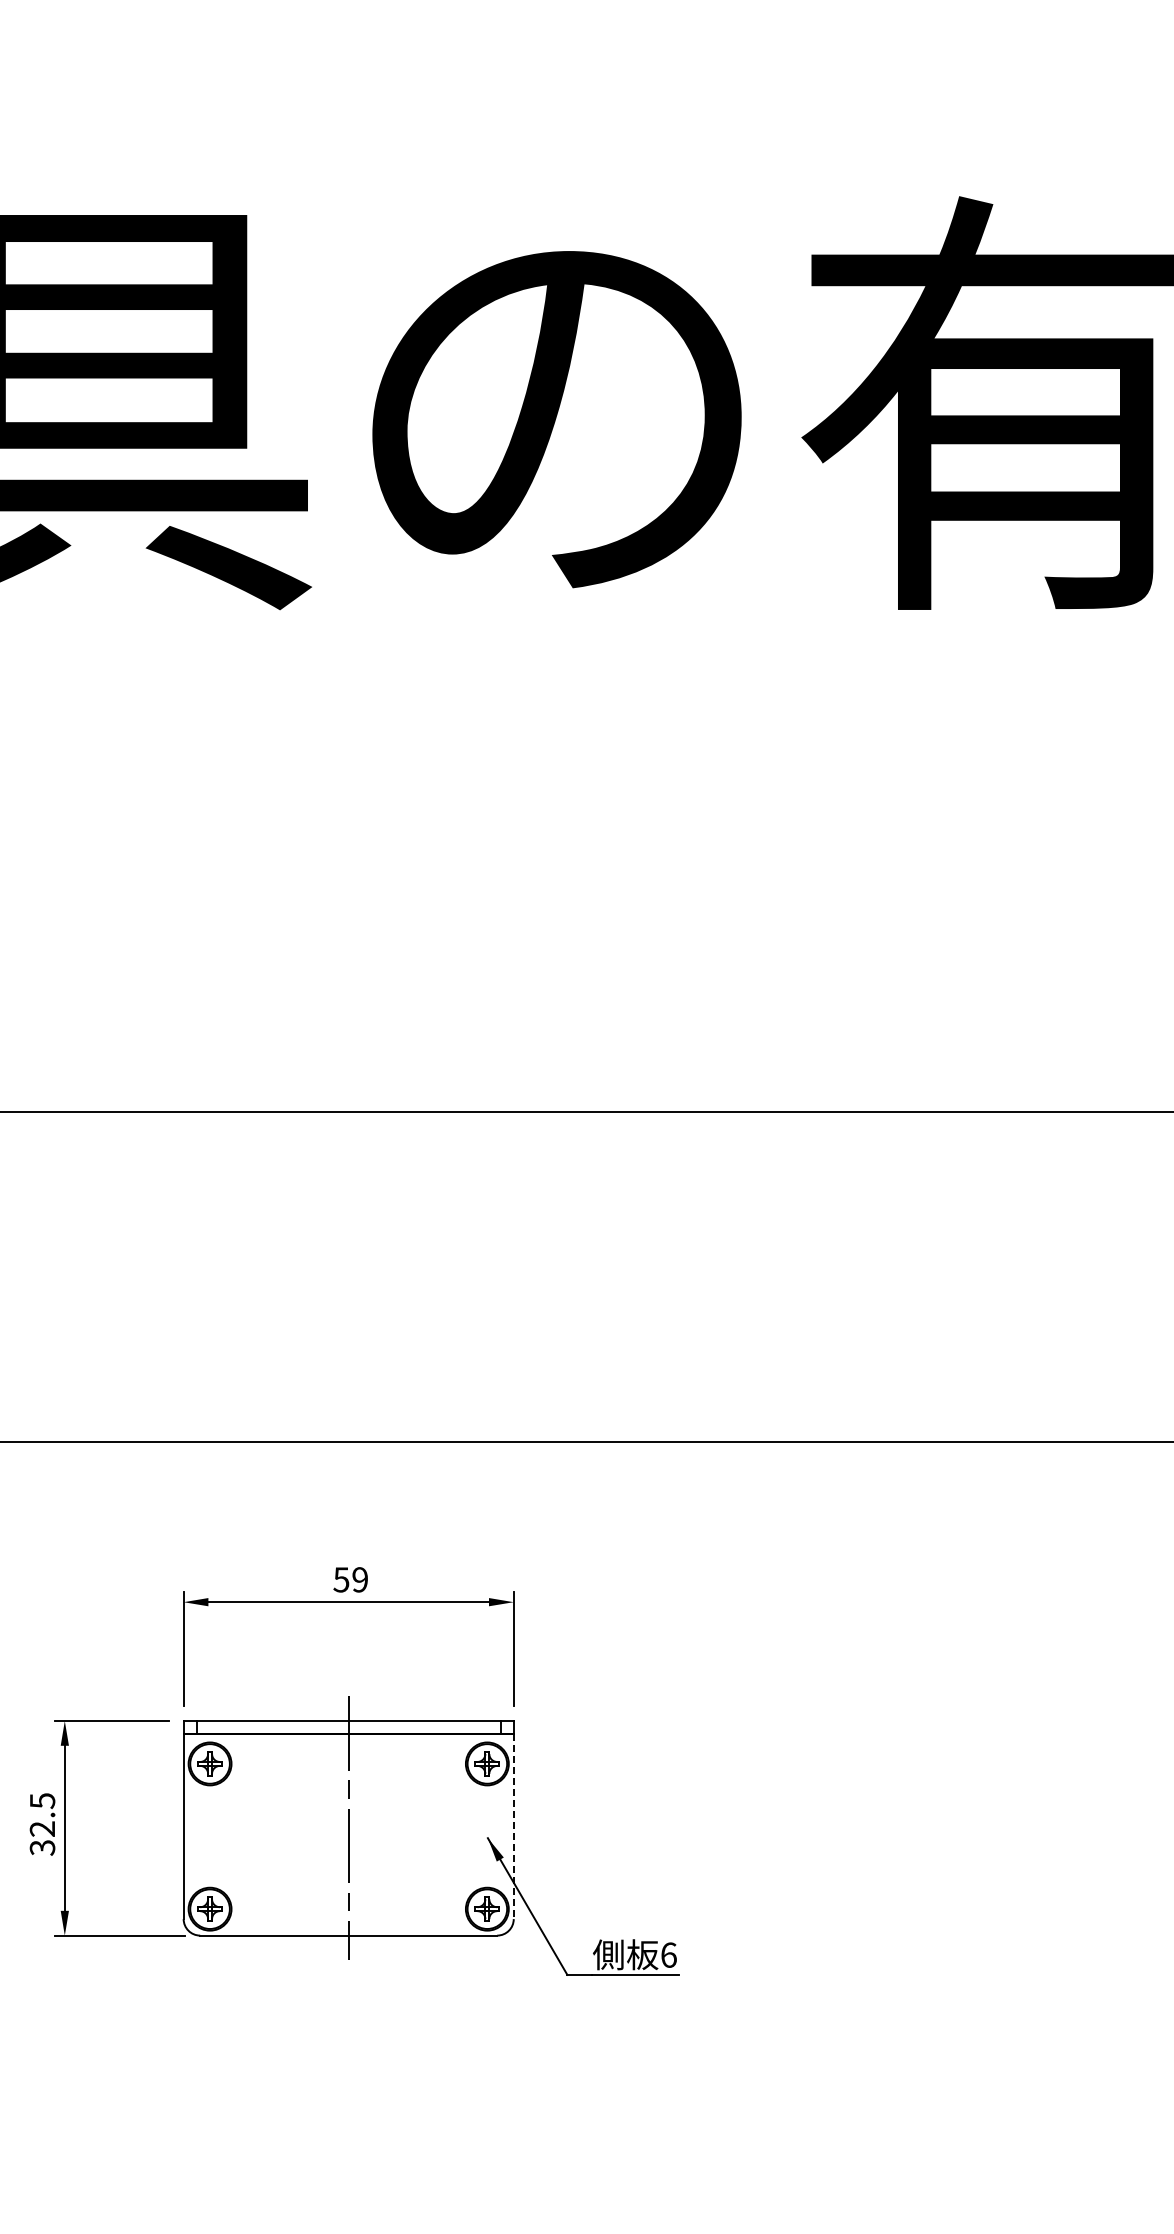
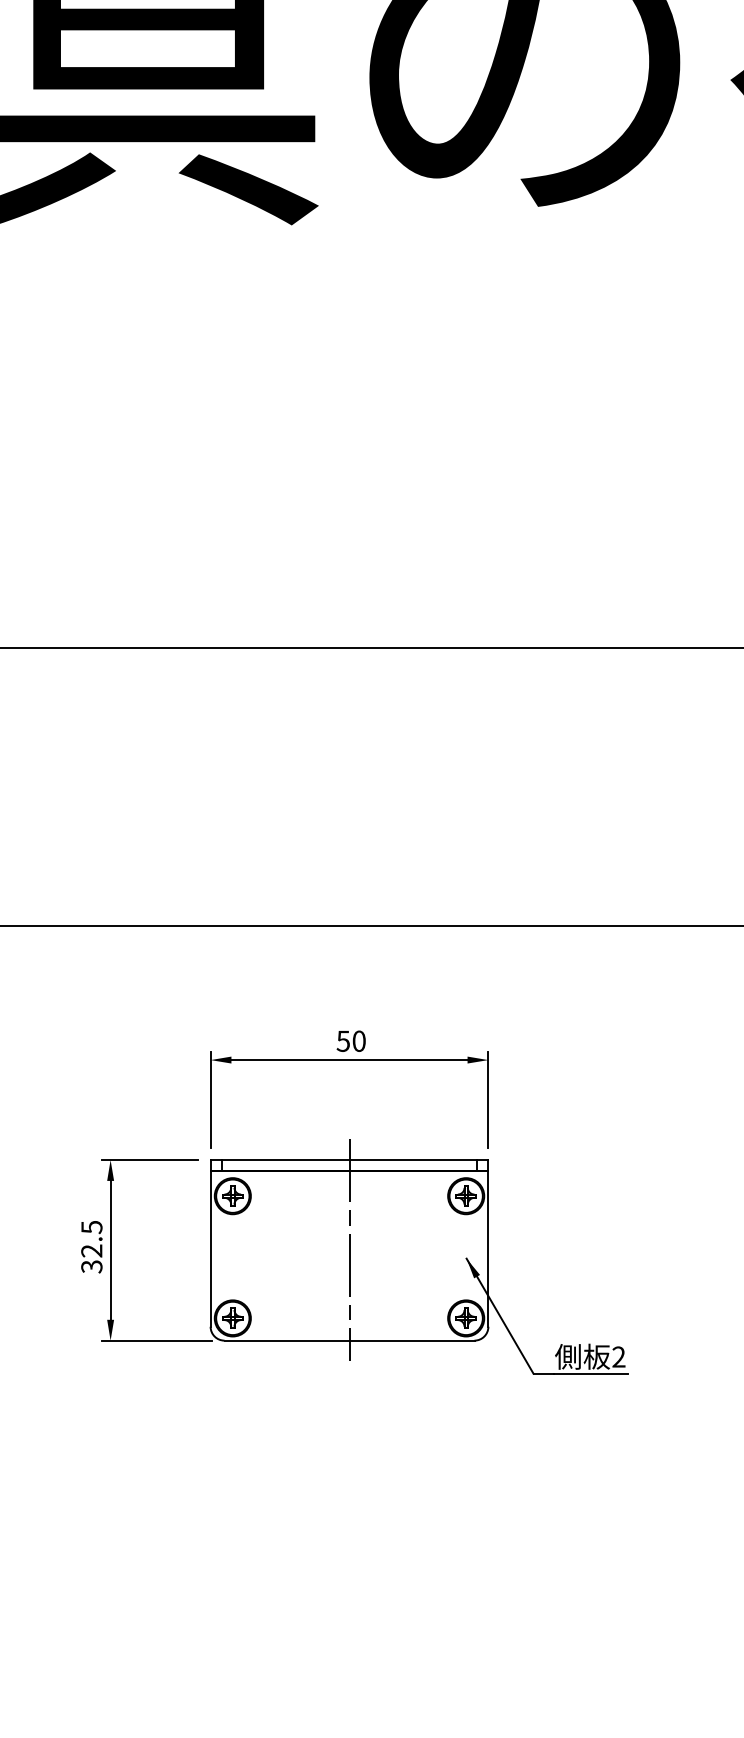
text: (359, 1579) -> (358, 1040), 59 -> 50
line: (513, 1827) -> (488, 1249), dashed -> solid
text: (668, 1954) -> (618, 1356), 6 -> 2

